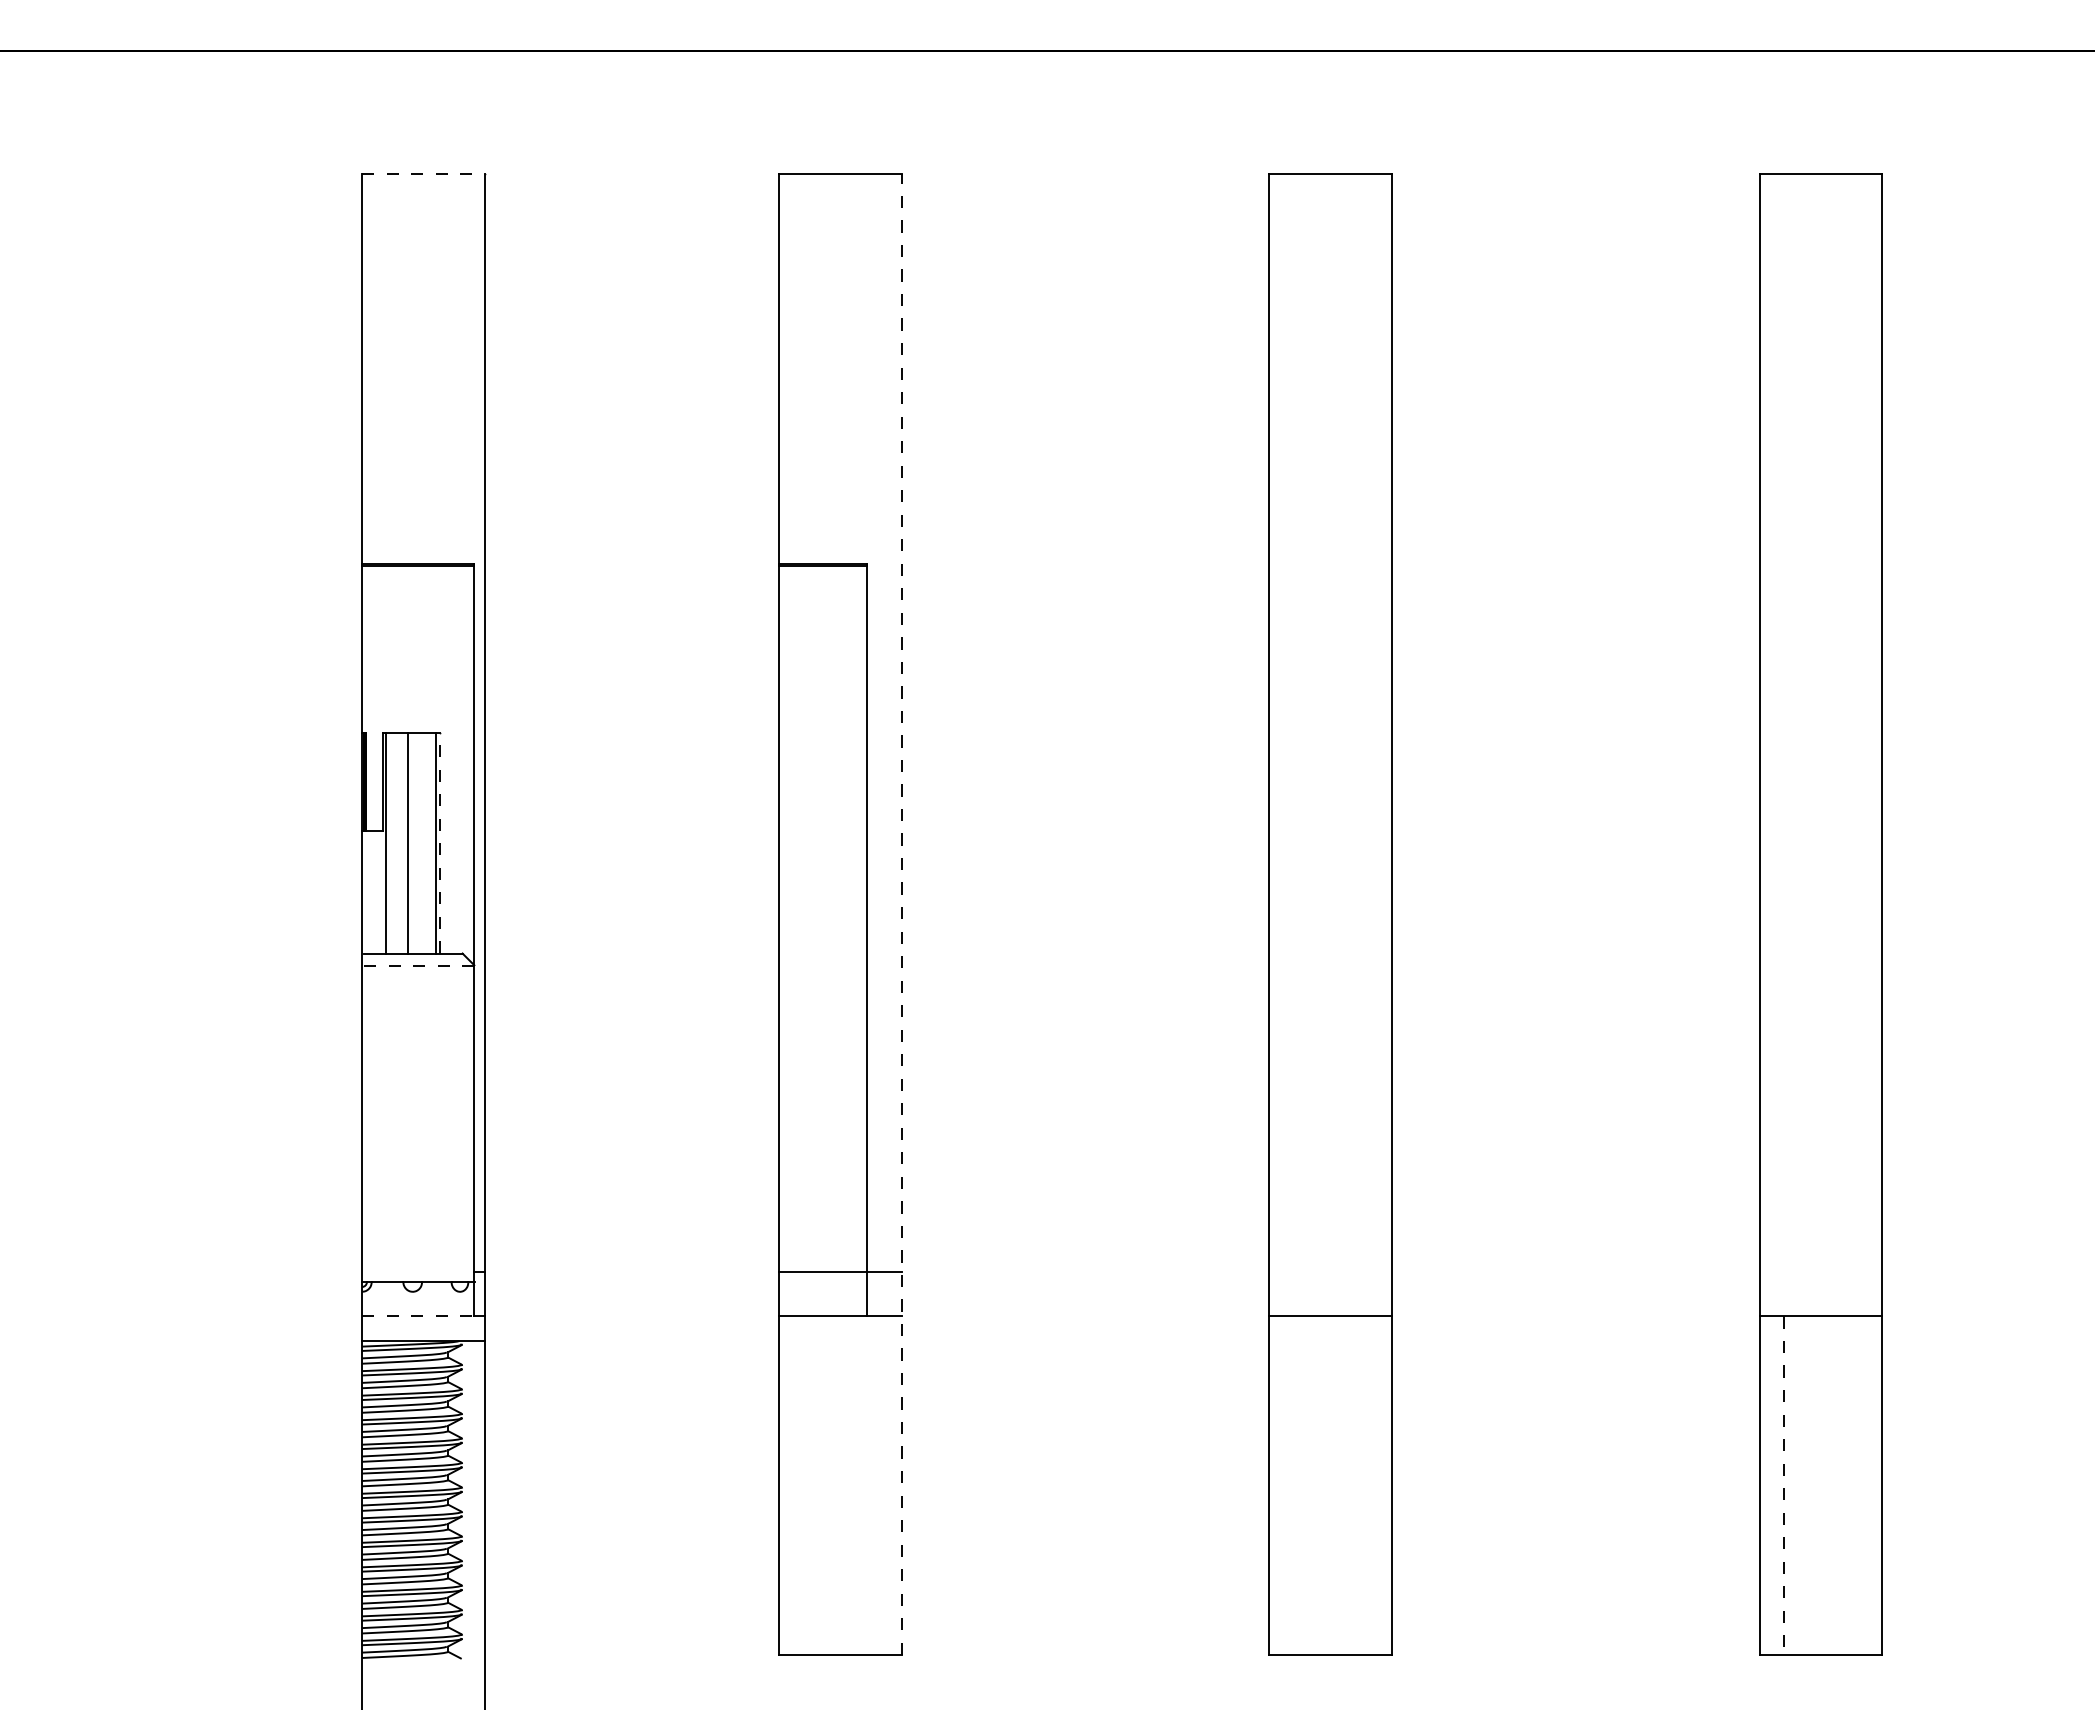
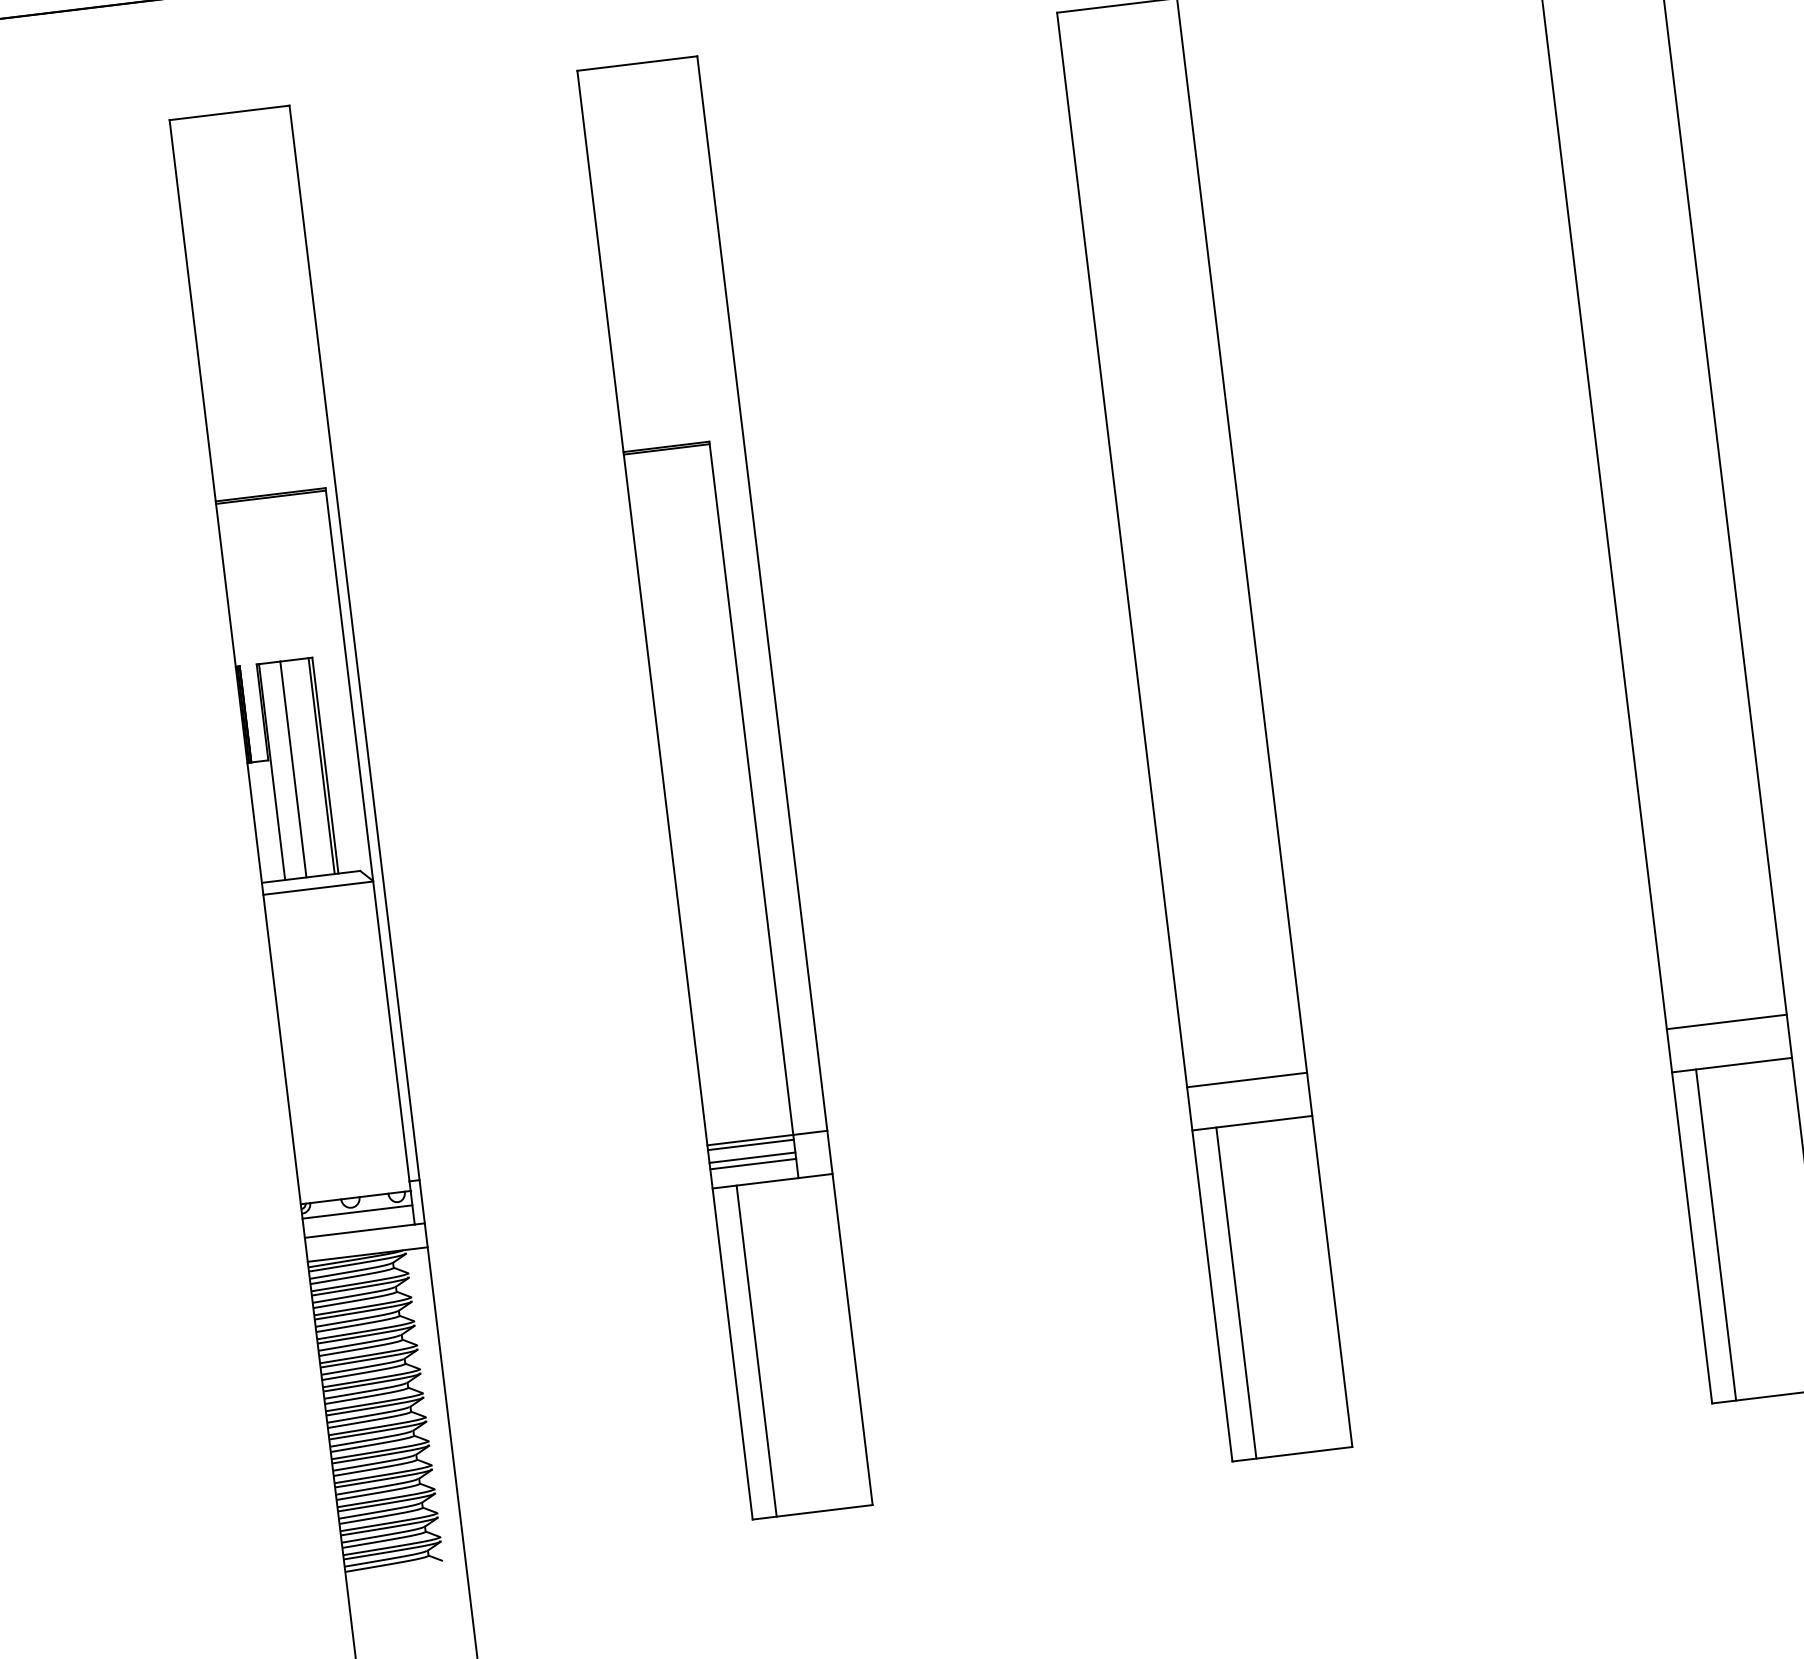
line: (423, 173) -> (229, 112), dashed -> solid
line: (440, 842) -> (325, 764), dashed -> solid
line: (901, 914) -> (784, 780), dashed -> solid
line: (417, 965) -> (317, 887), dashed -> solid
line: (1330, 1272) -> (1247, 1080), added
line: (1820, 1272) -> (1726, 1022), added
line: (822, 1277) -> (750, 1145), added
line: (822, 1290) -> (752, 1157), added
line: (418, 1296) -> (357, 1211), added
line: (822, 1296) -> (752, 1163), added
line: (418, 1316) -> (360, 1231), dashed -> solid
line: (803, 1485) -> (756, 1350), added
line: (1293, 1485) -> (1236, 1292), added
line: (1784, 1486) -> (1716, 1235), dashed -> solid

